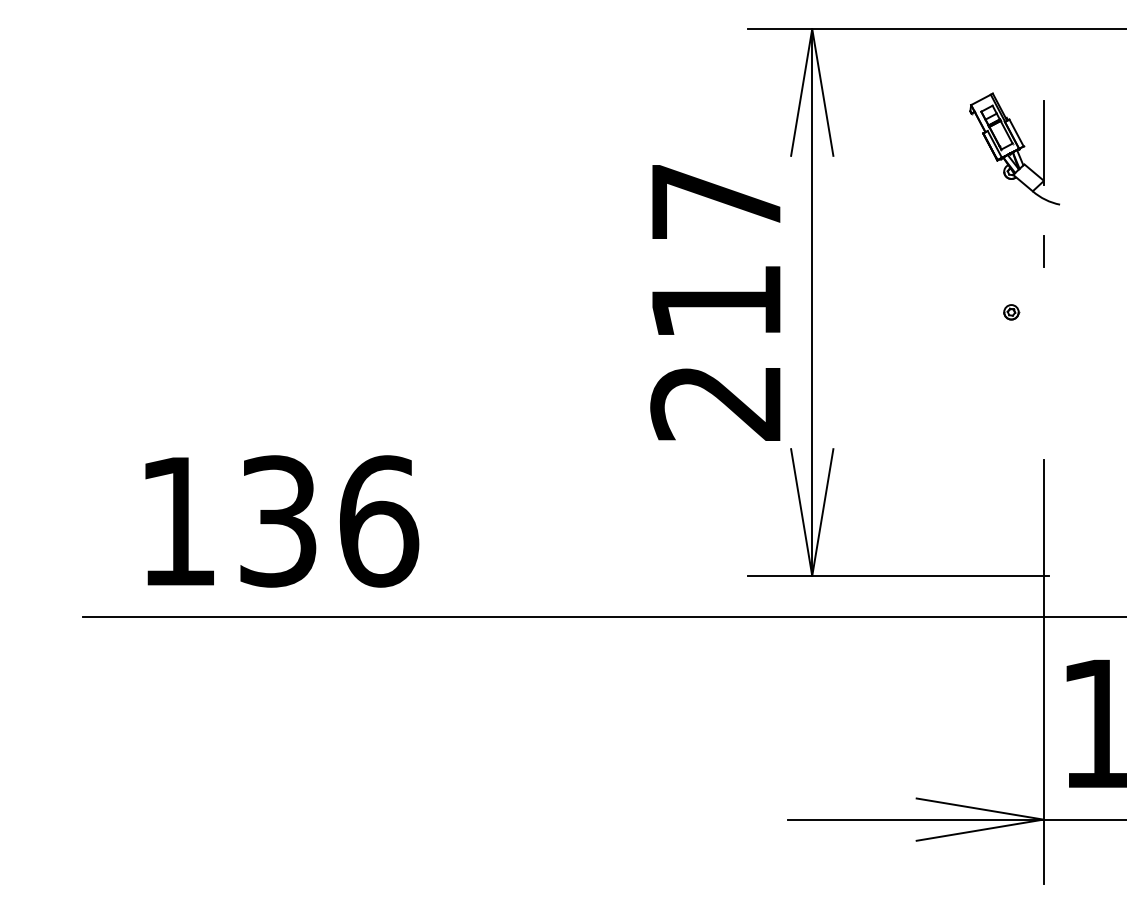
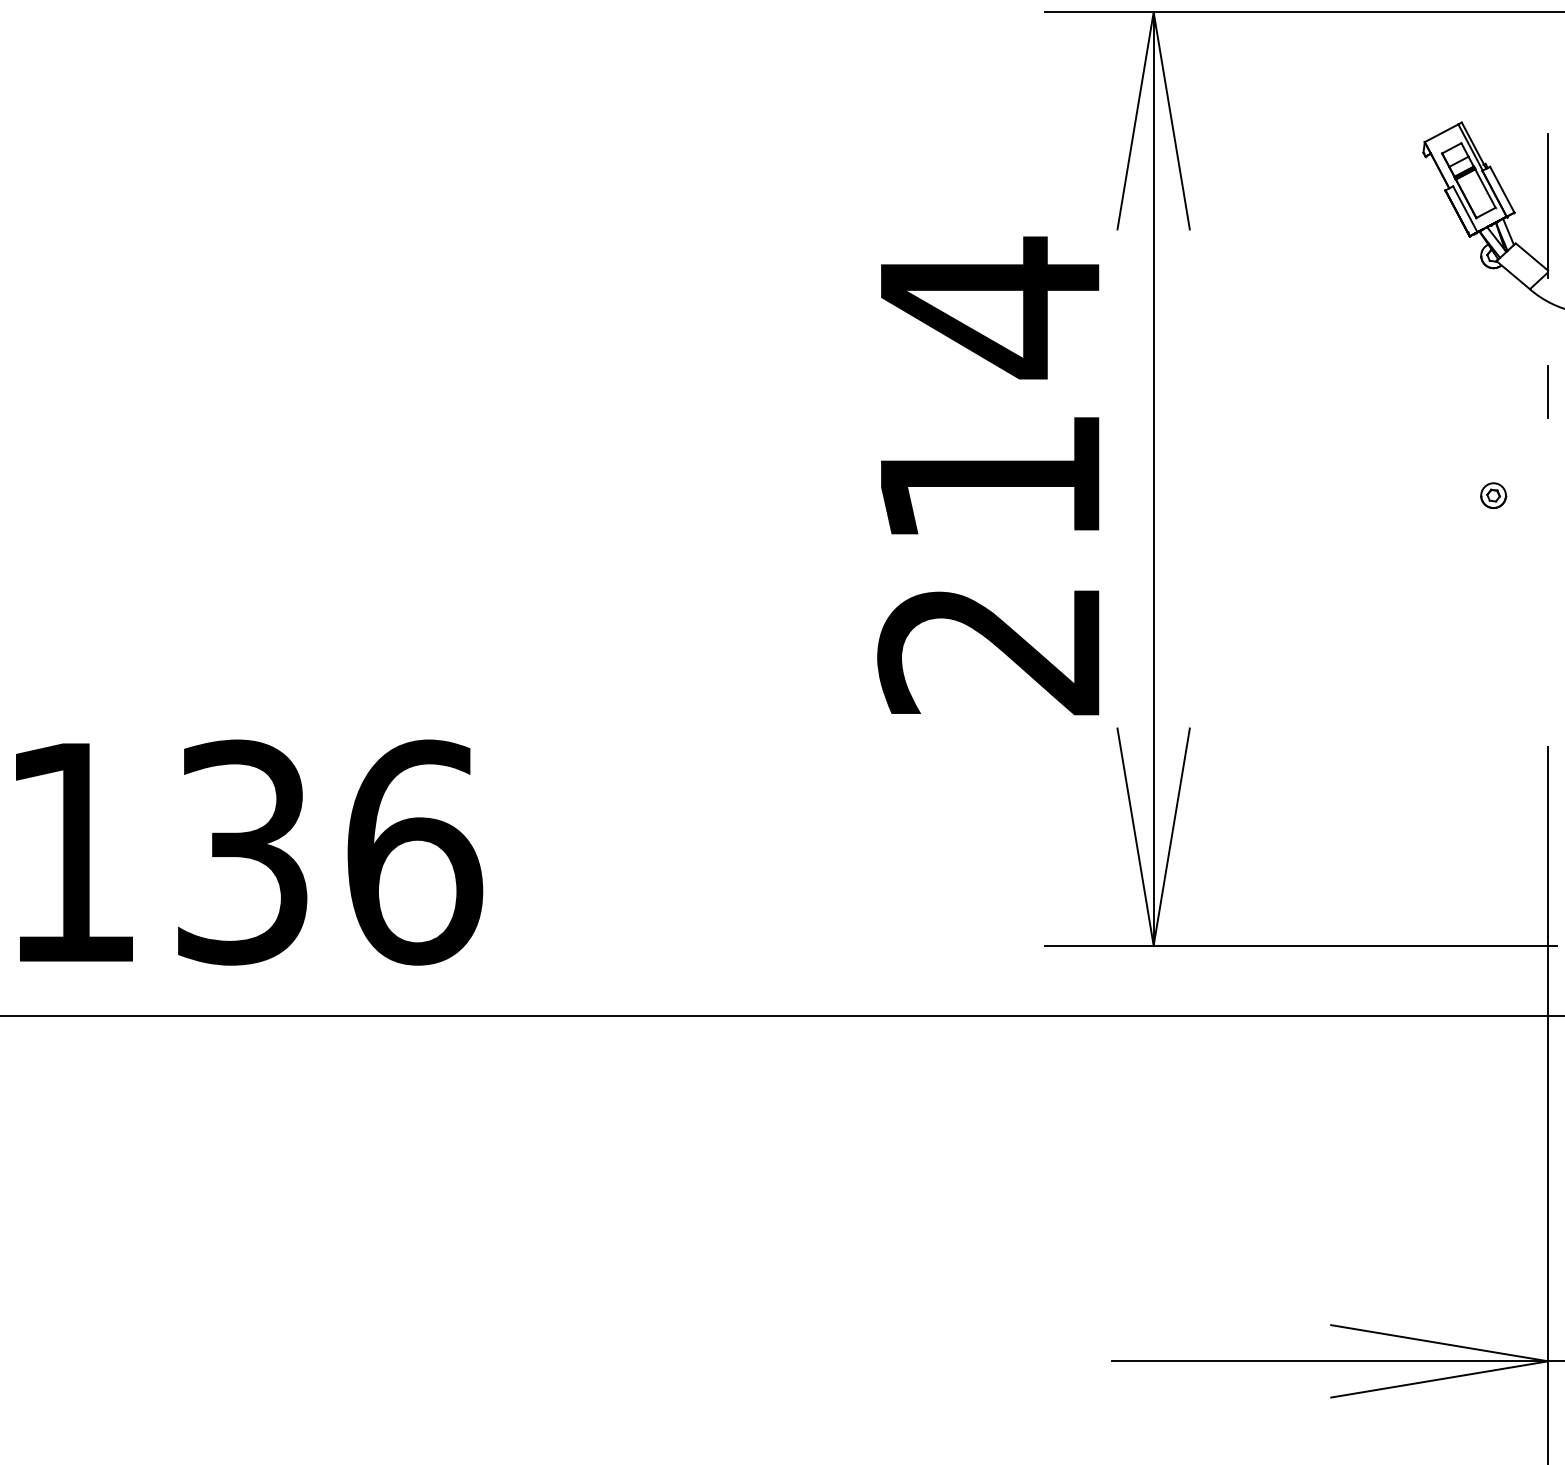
text: (716, 202) -> (990, 308), 217 -> 214

